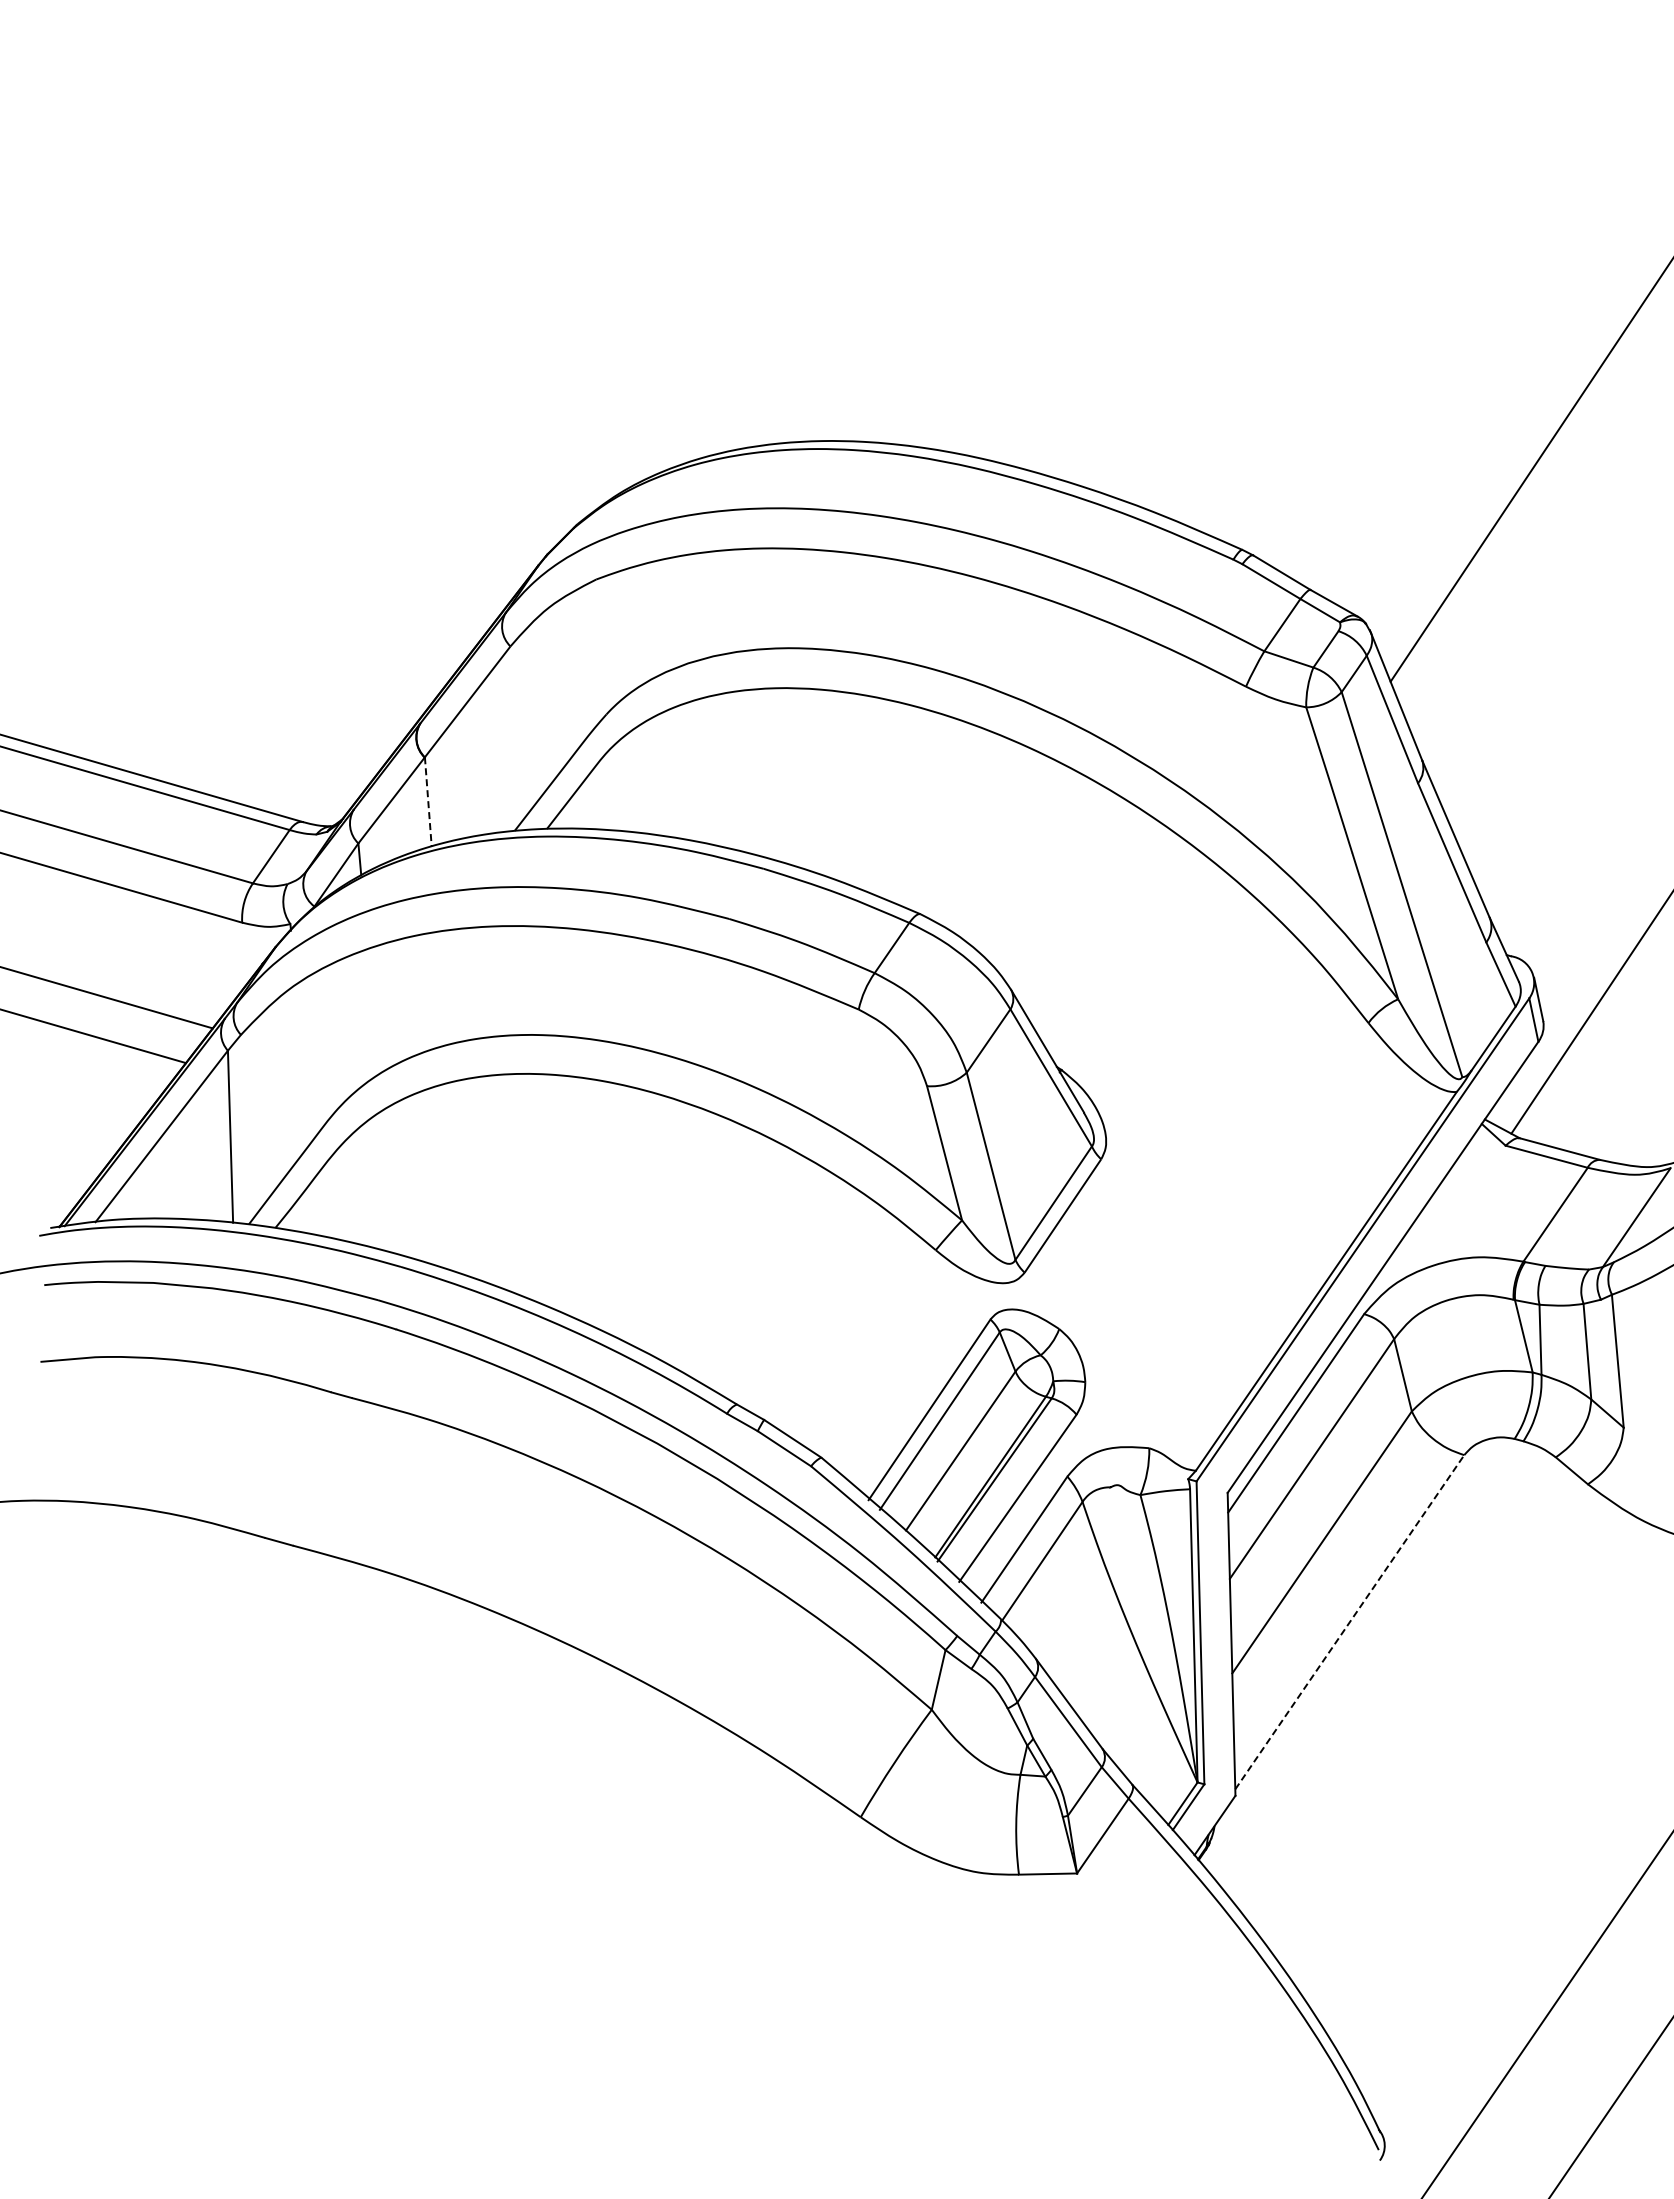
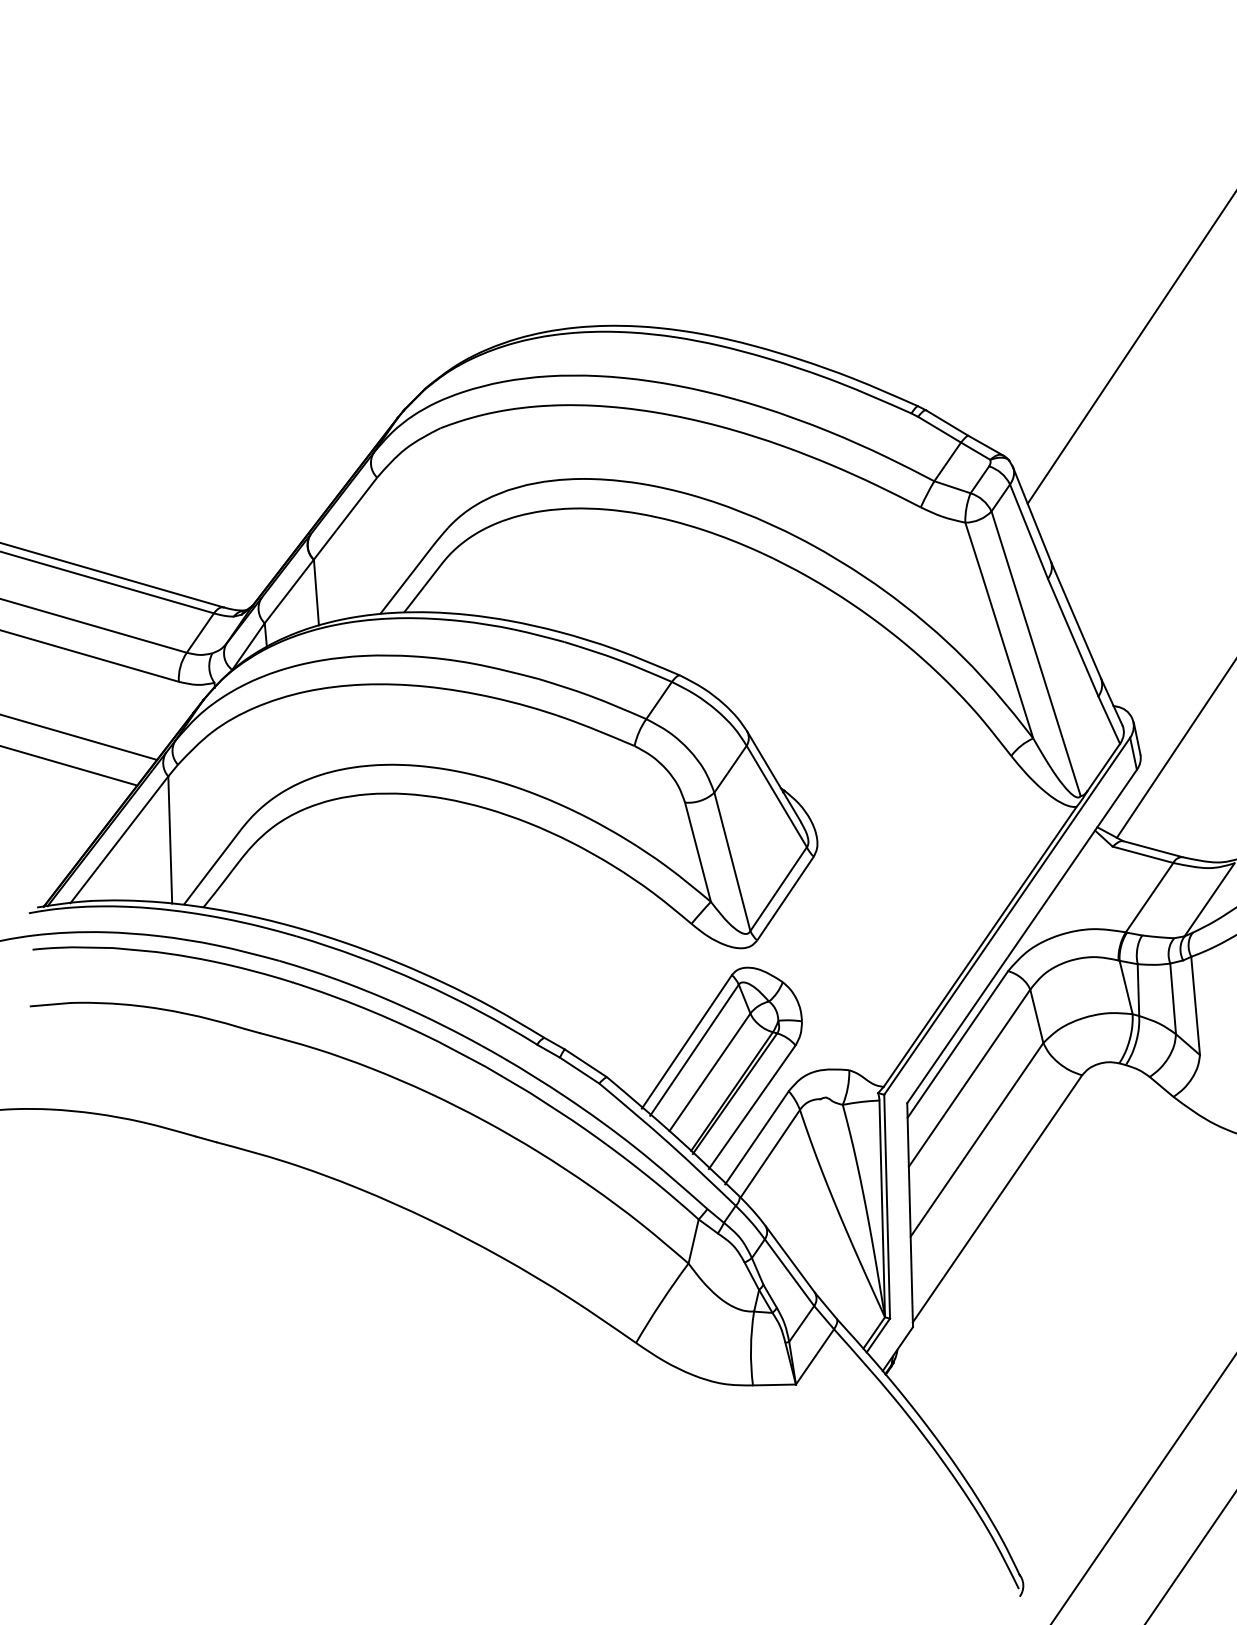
line: (428, 801) -> (316, 592), dashed -> solid
line: (1349, 1622) -> (997, 1199), dashed -> solid

